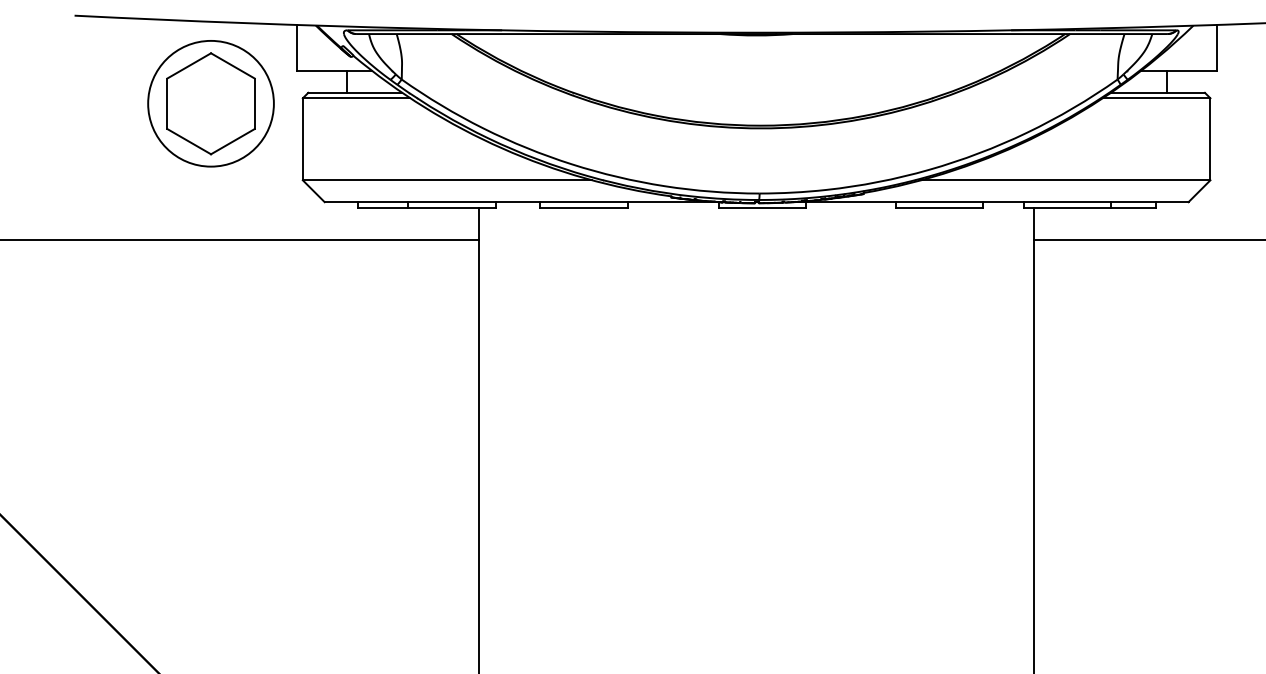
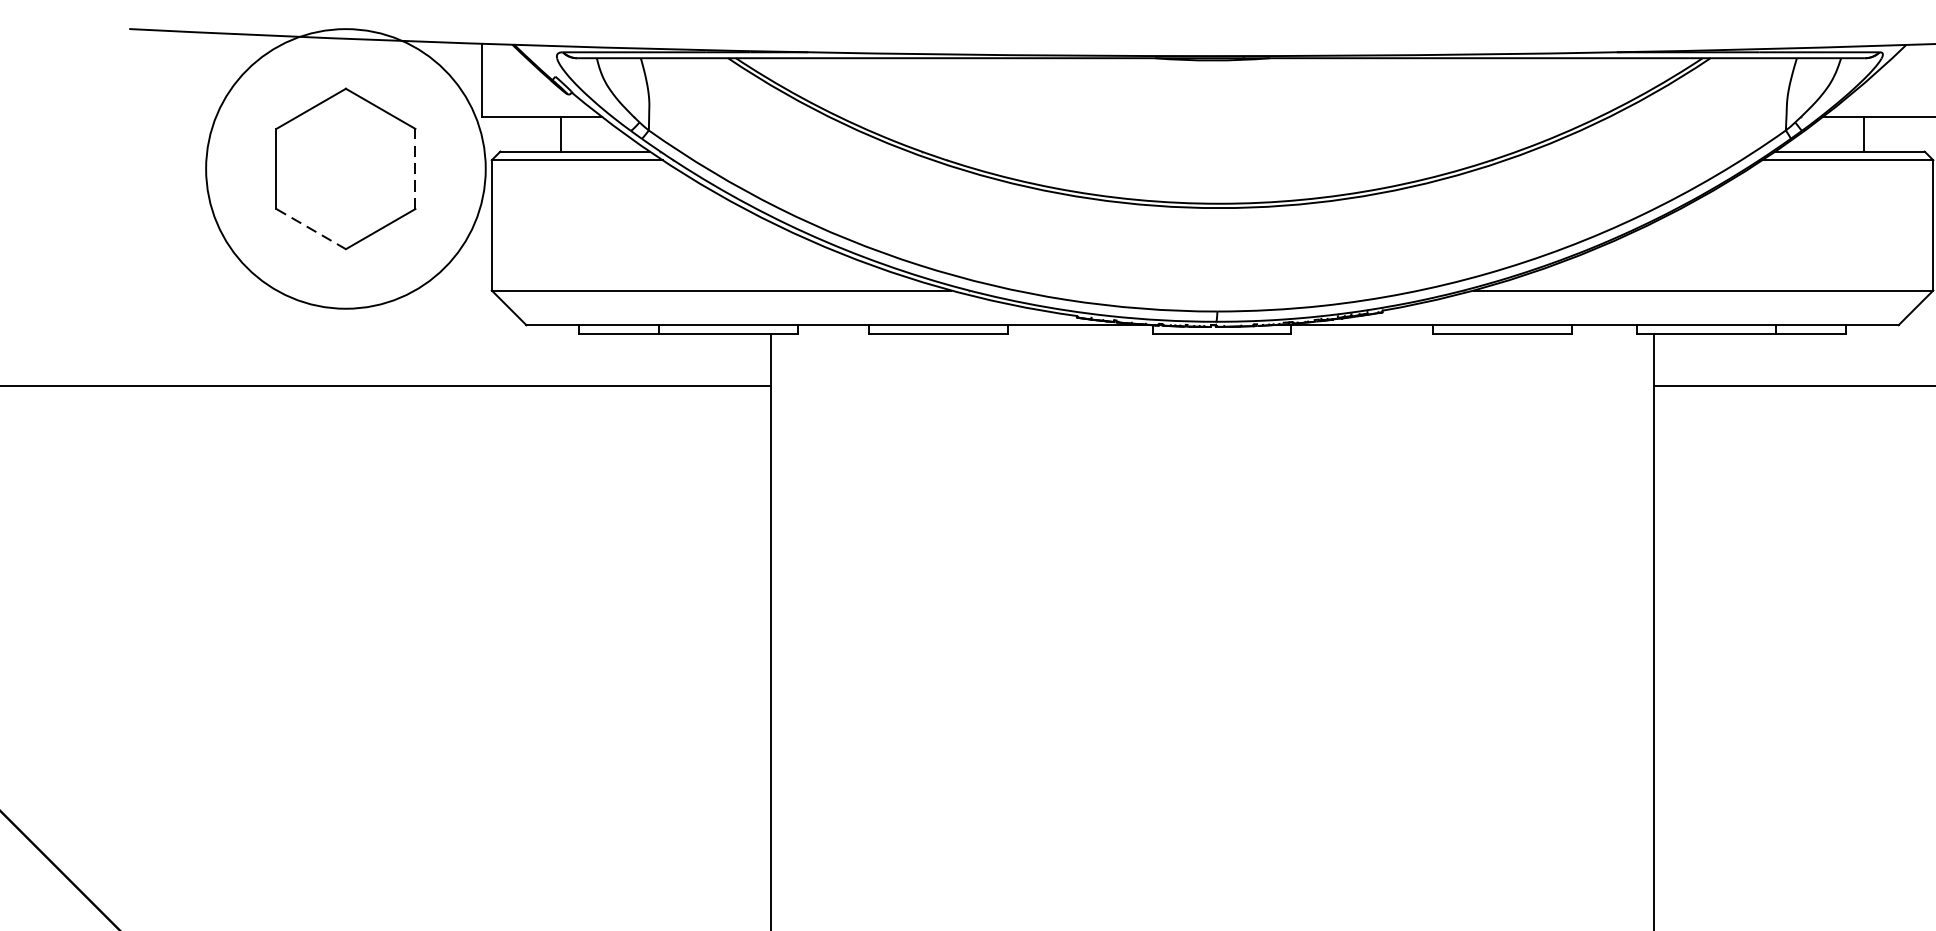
circle: (210, 103) -> (345, 168), size x1.4
line: (254, 103) -> (414, 168), solid -> dashed
line: (189, 141) -> (311, 228), solid -> dashed

